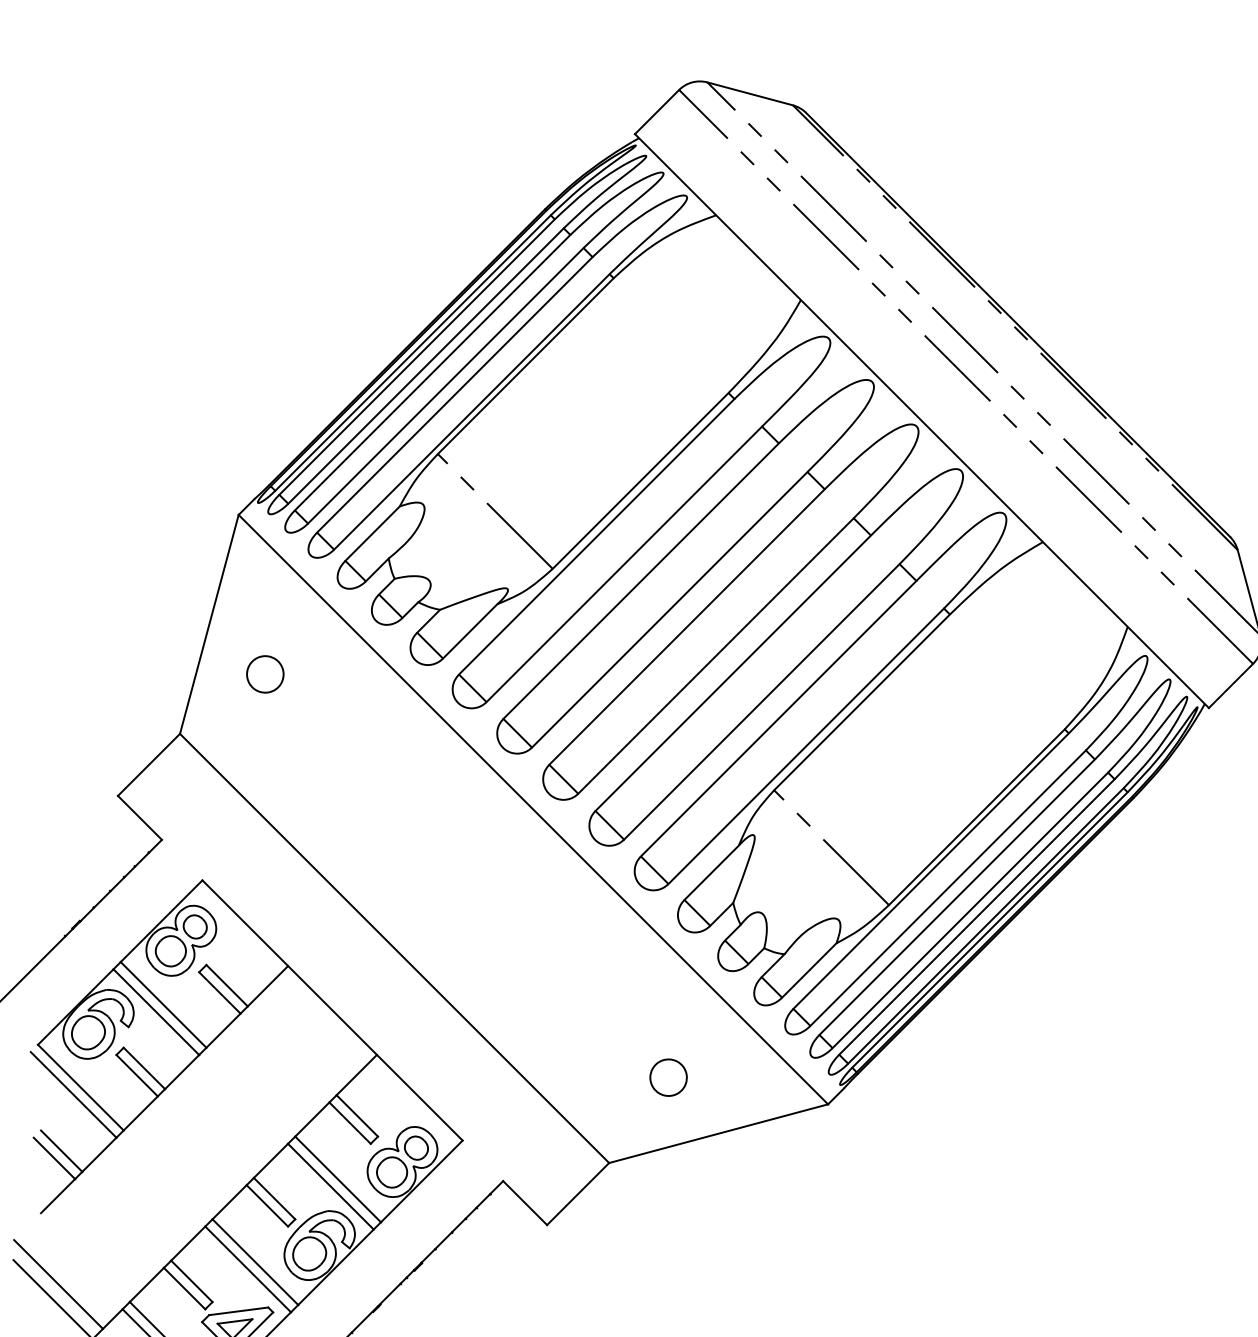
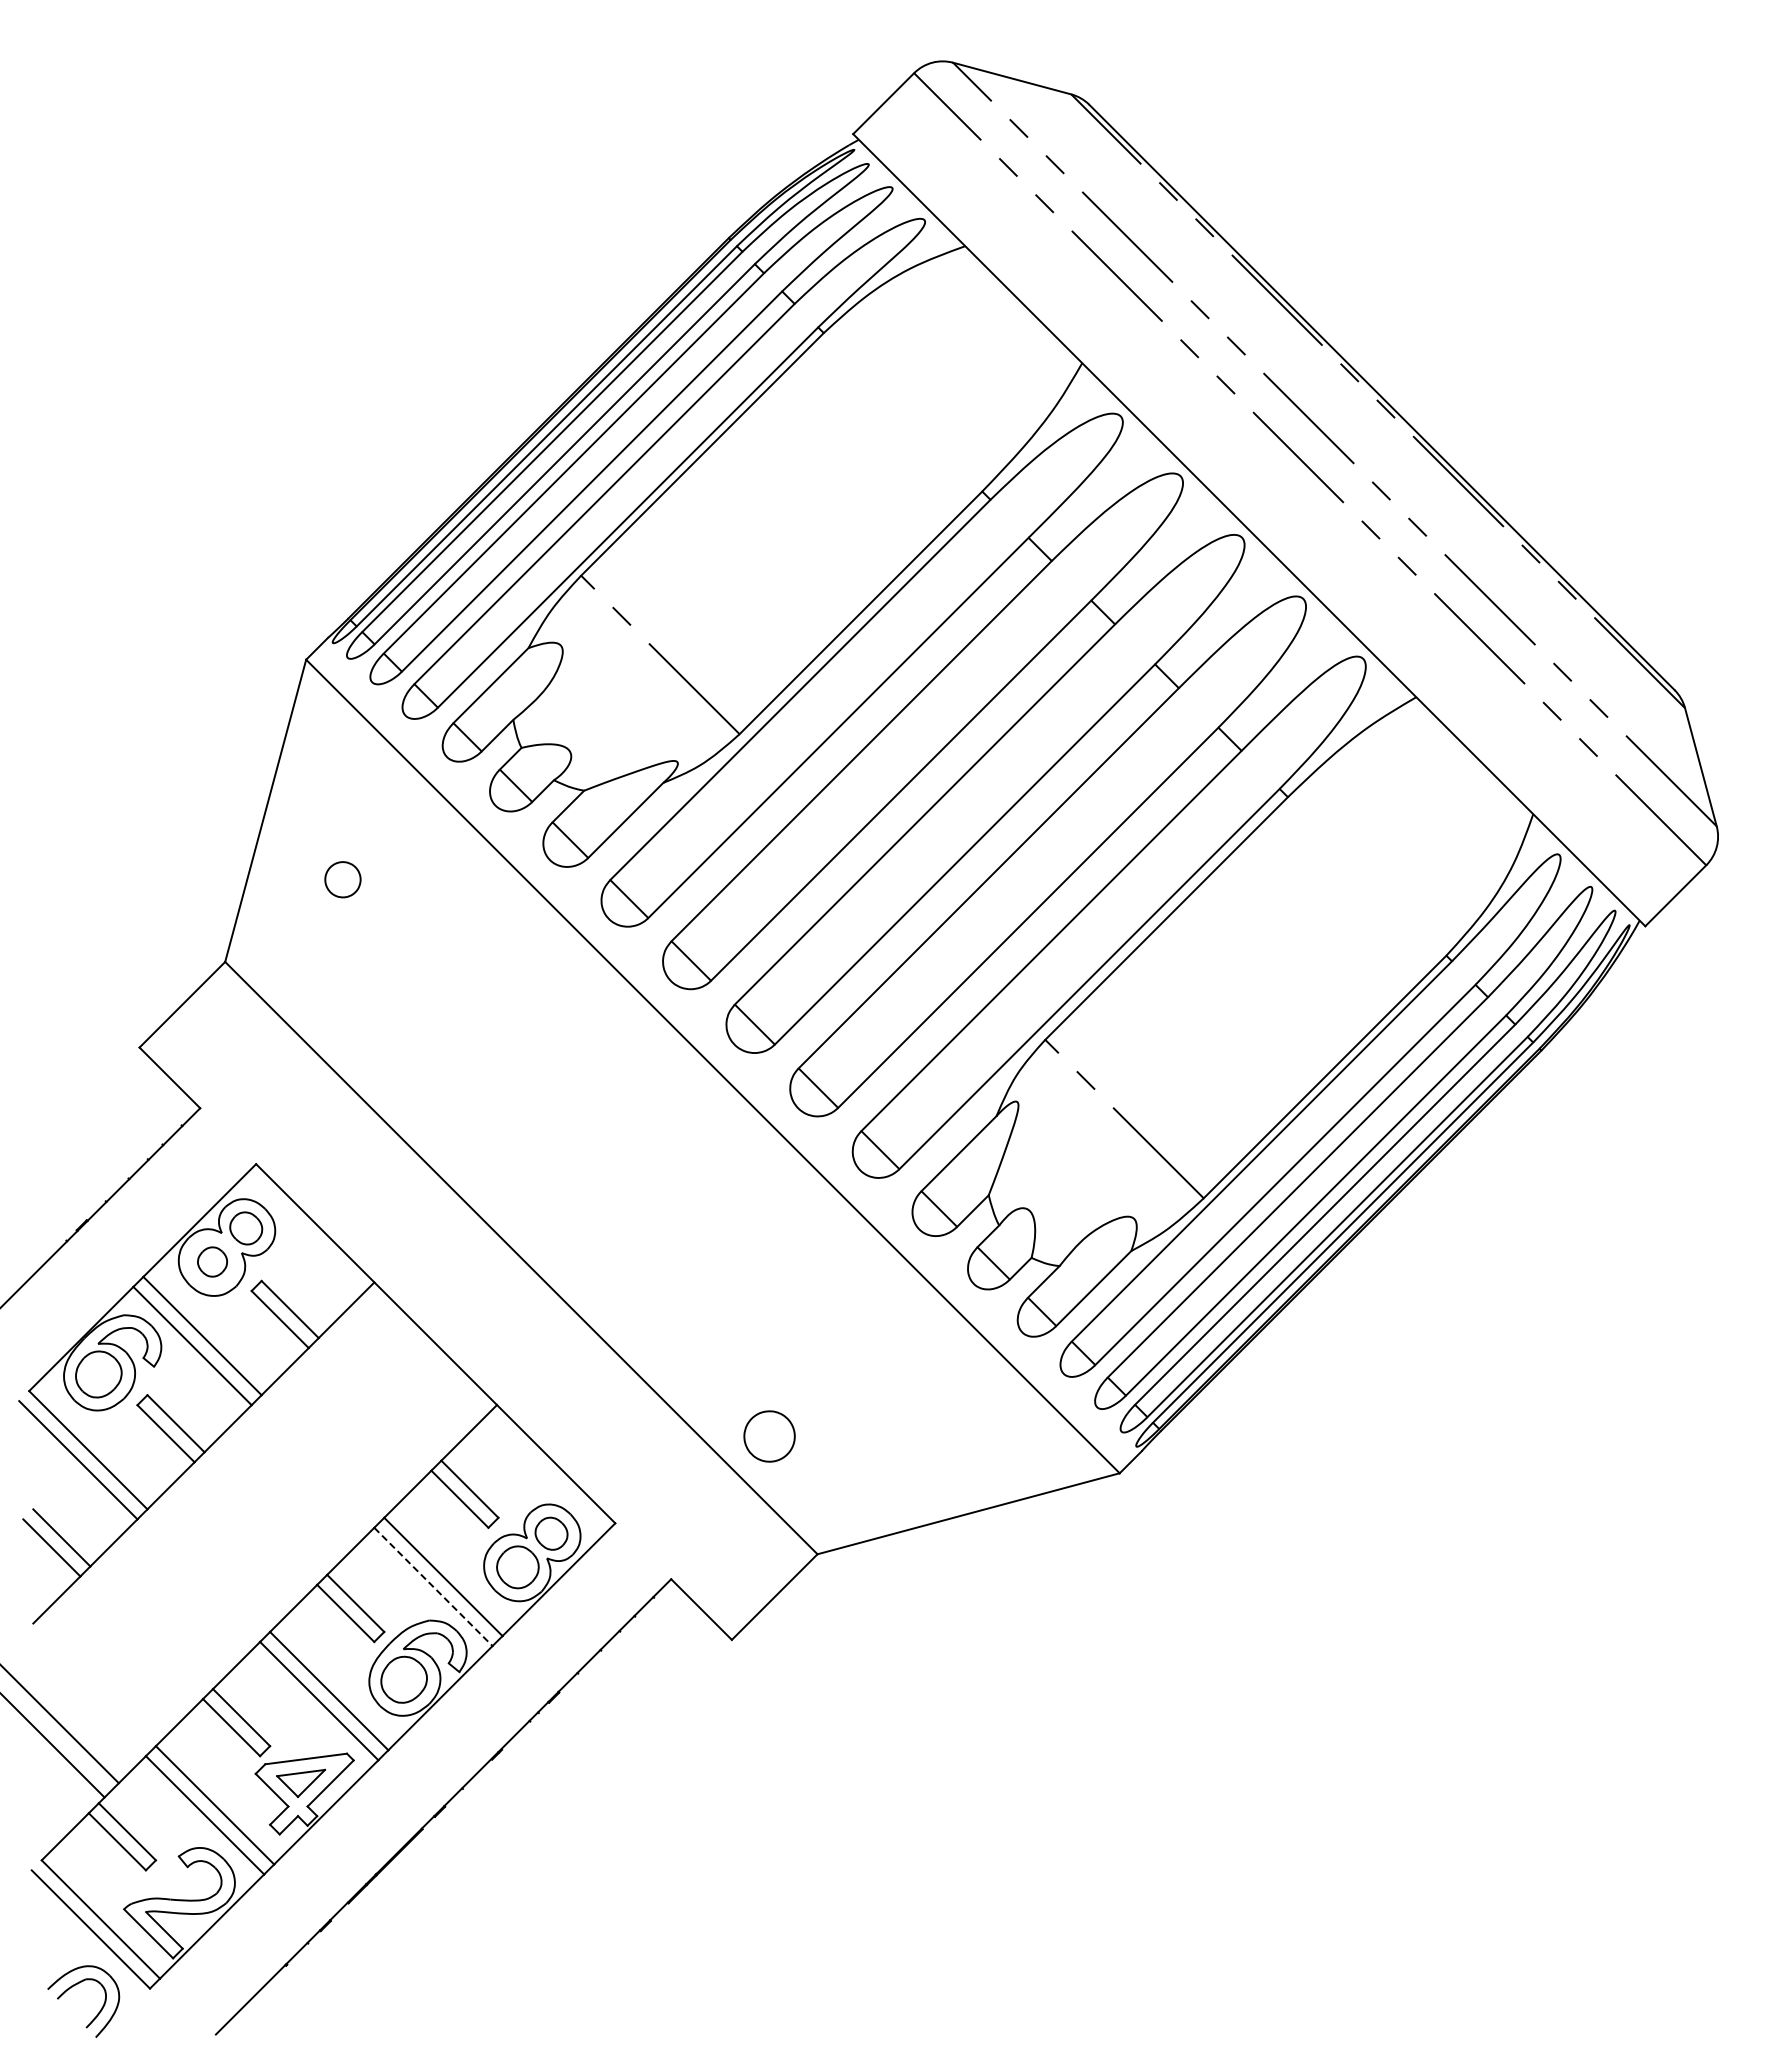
part: (265, 674) -> (342, 879), size x0.7
part: (170, 950) -> (212, 1261), size x0.7
part: (668, 1077) -> (769, 1436), moved
line: (330, 1186) -> (433, 1586), solid -> dashed

